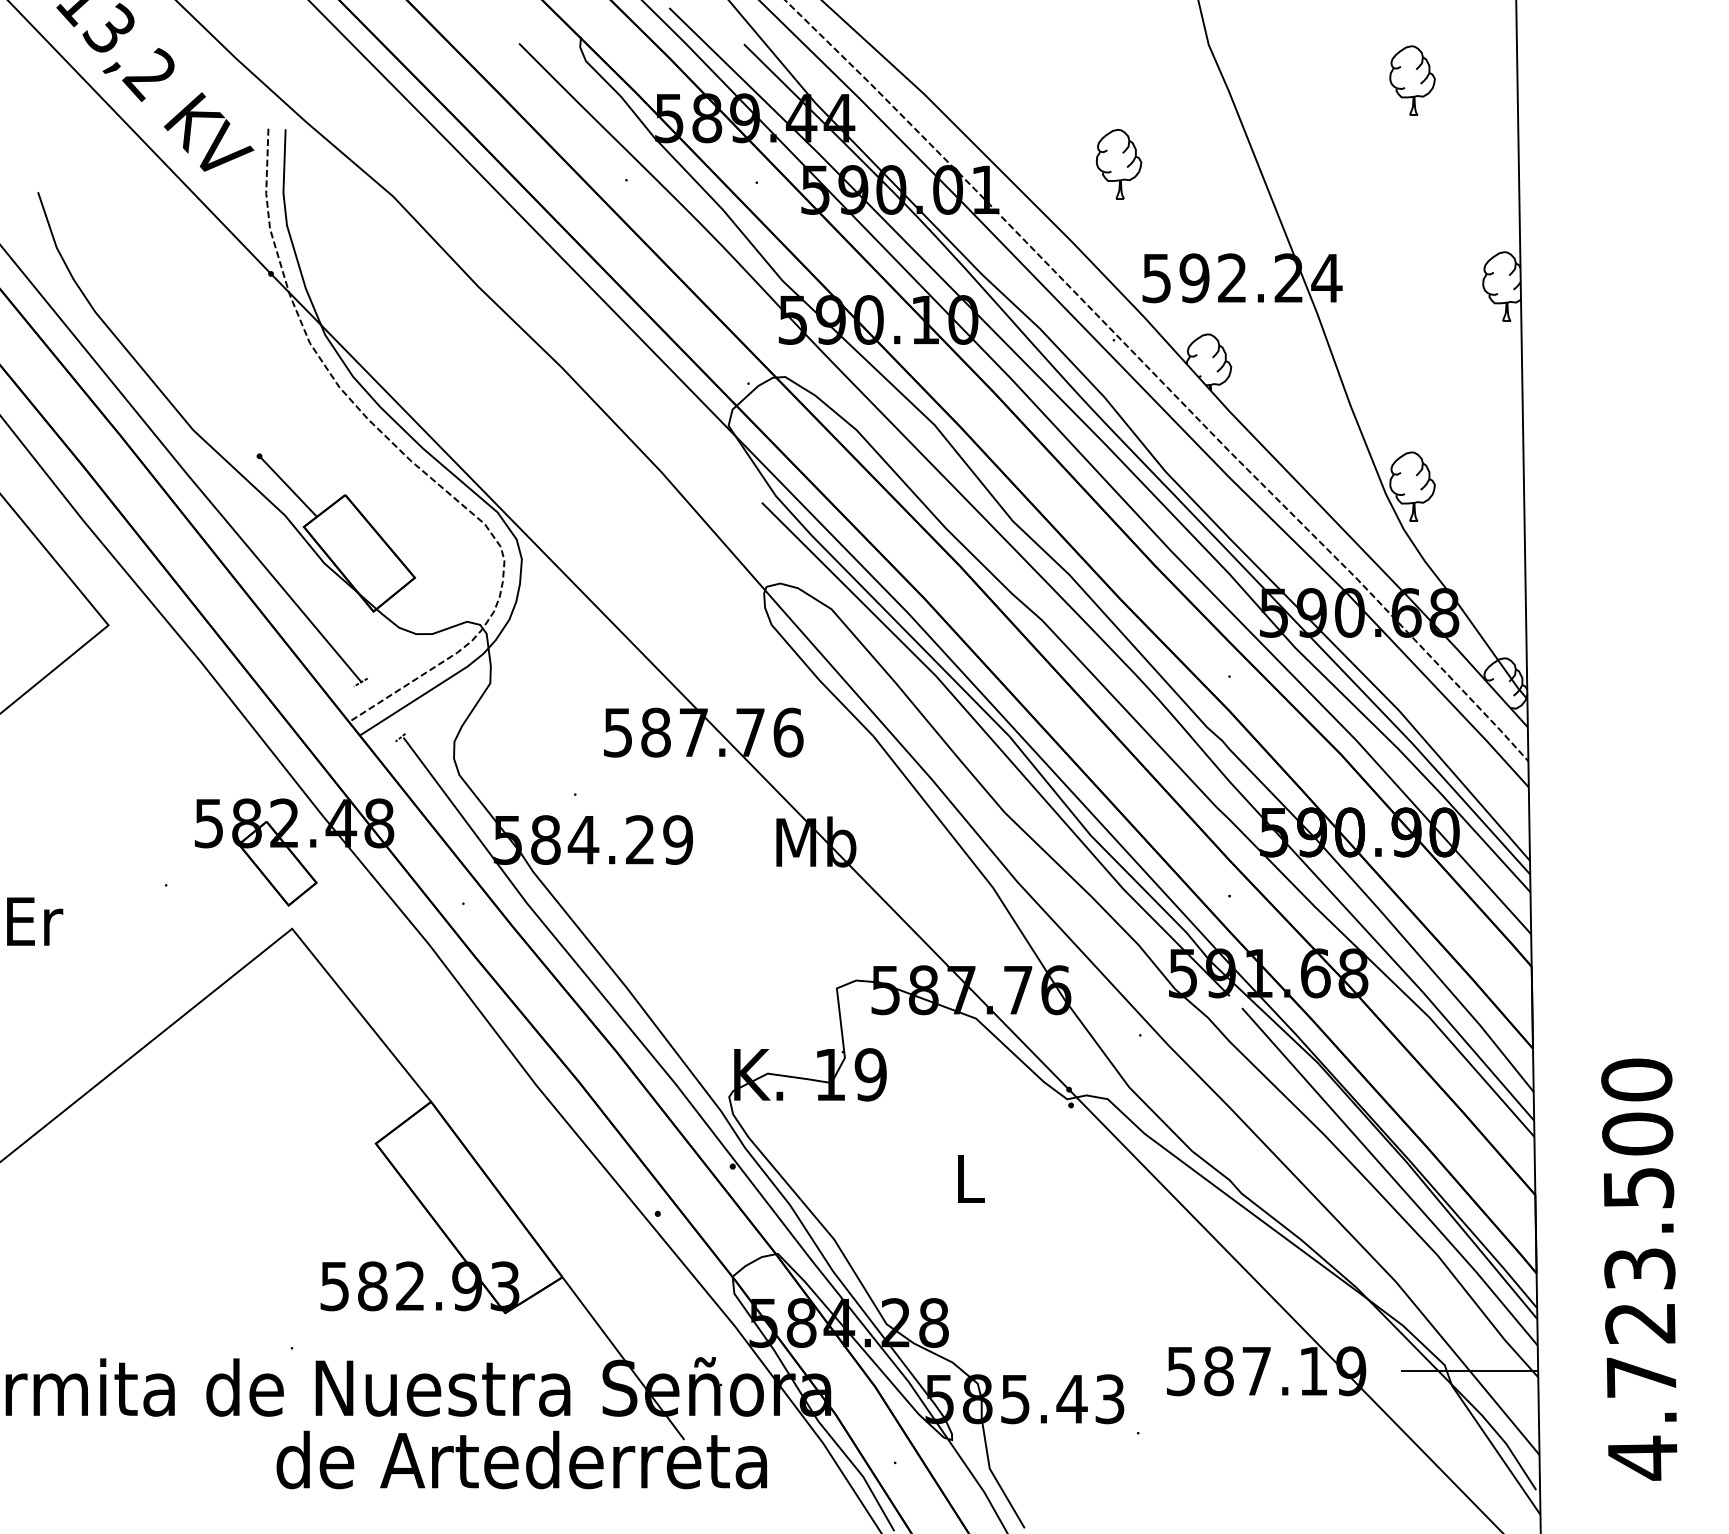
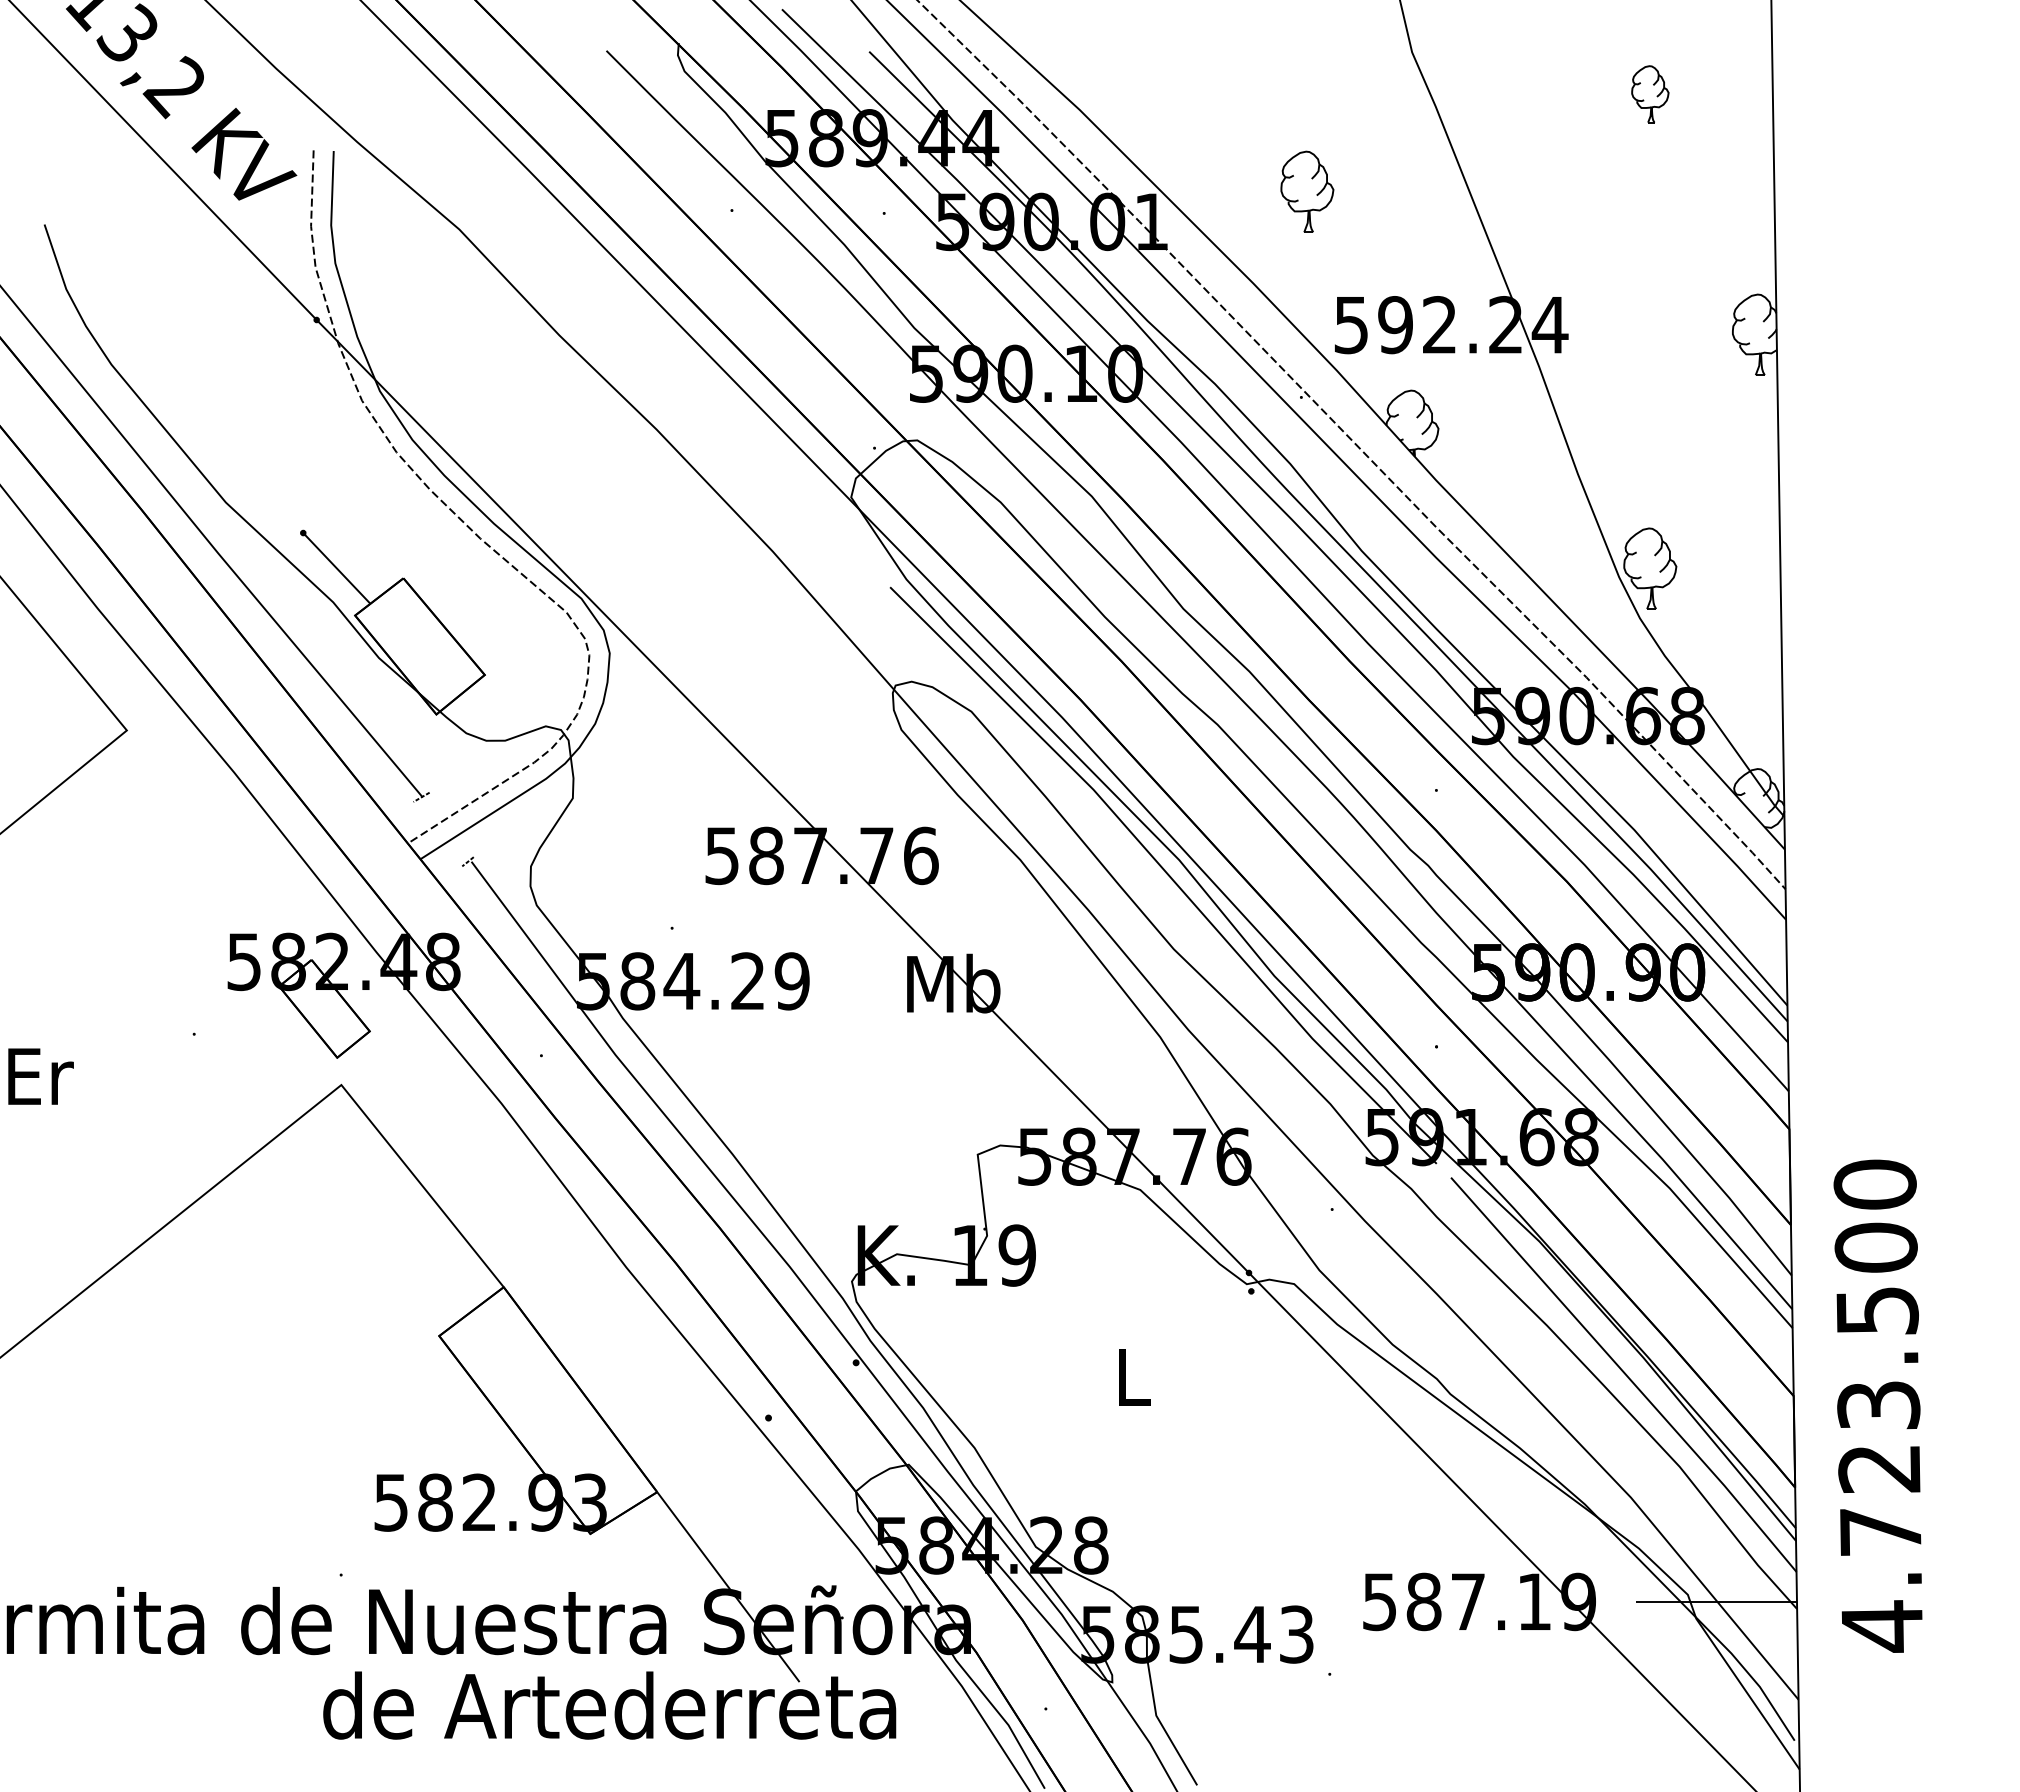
part: (1412, 80) -> (1650, 94), size x0.7
text: (1638, 1269) -> (1877, 1405), moved

